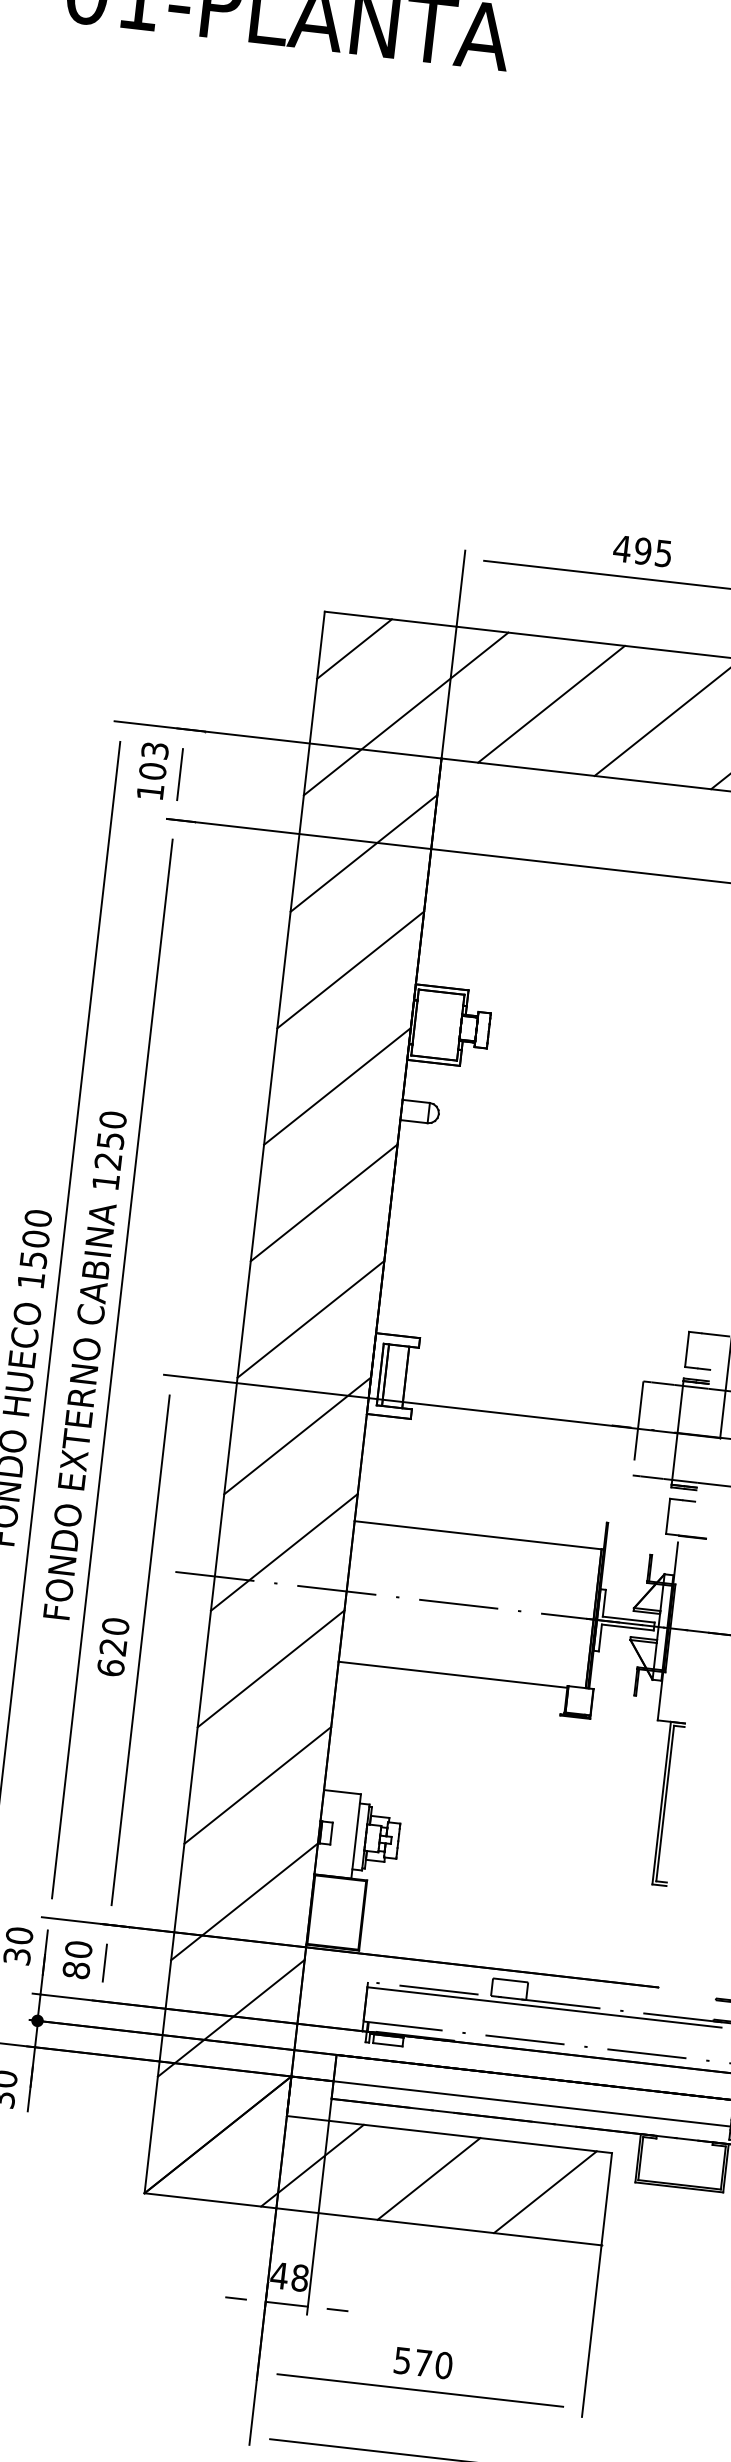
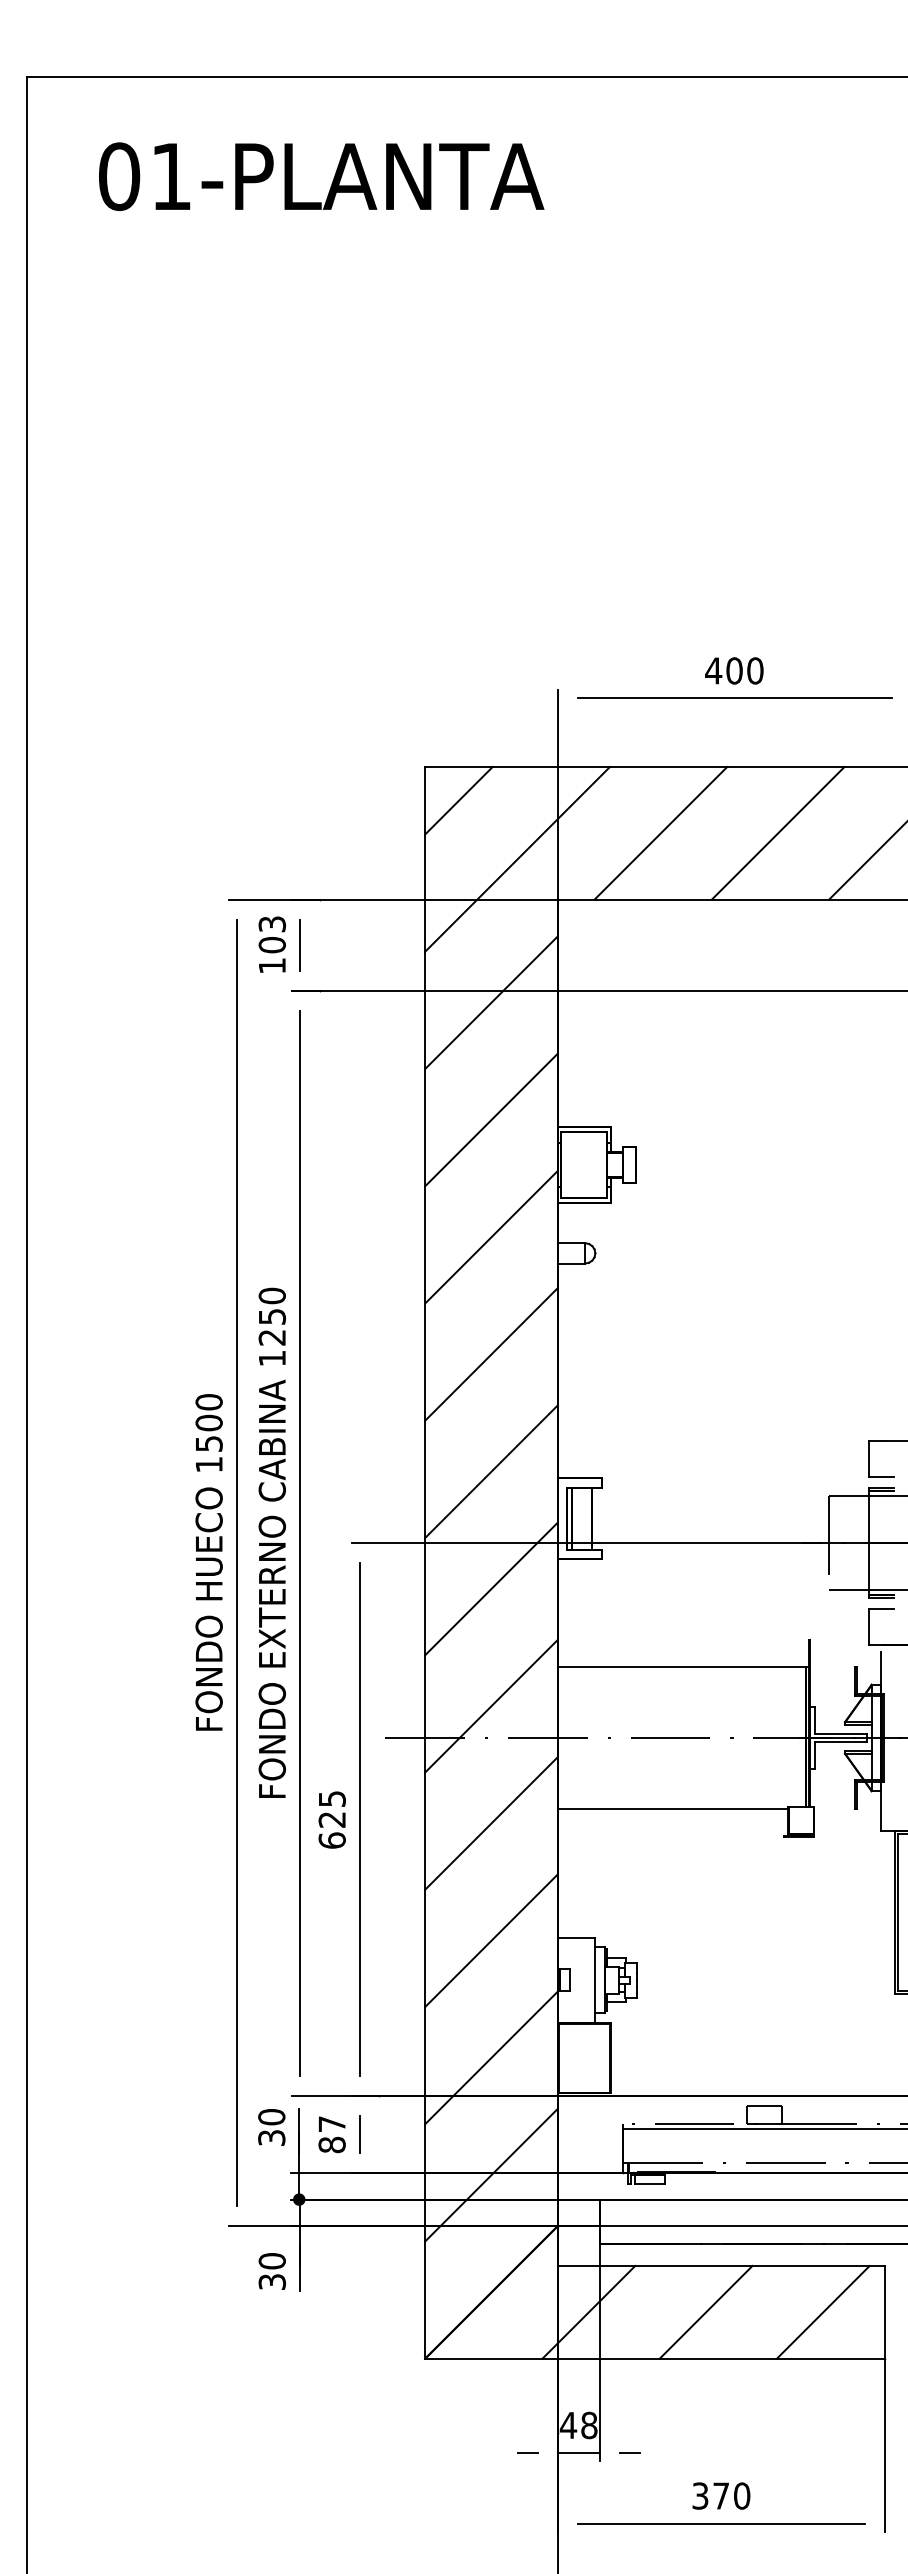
text: (653, 551) -> (744, 670), 495 -> 400
text: (114, 1625) -> (331, 1798), 620 -> 625
text: (78, 1949) -> (331, 2124), 80 -> 87
text: (402, 2360) -> (700, 2495), 570 -> 370

